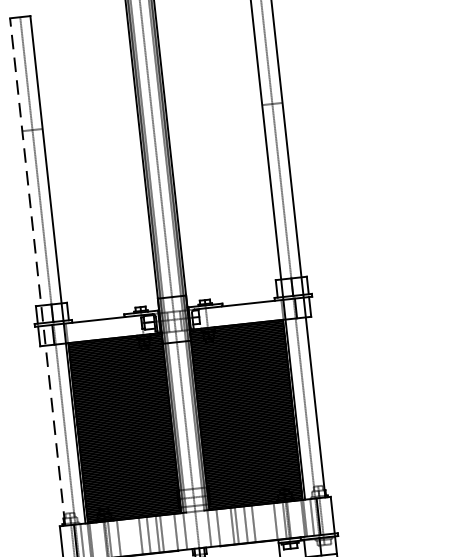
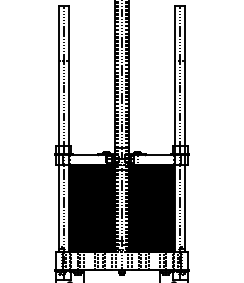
line: (36, 270) -> (58, 128), dashed -> solid

